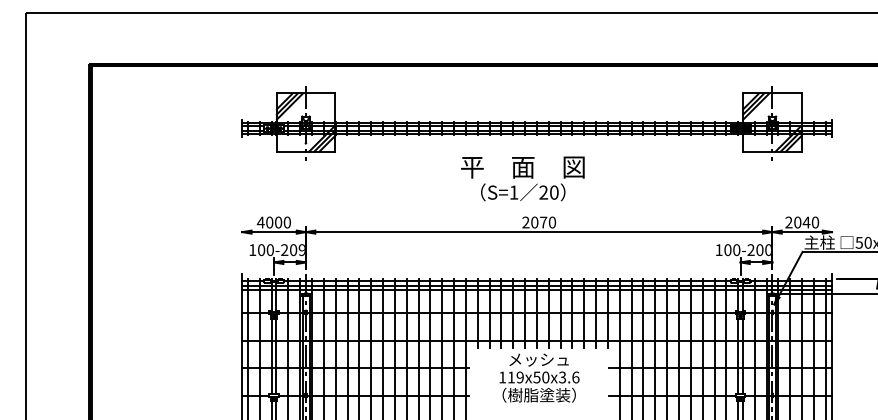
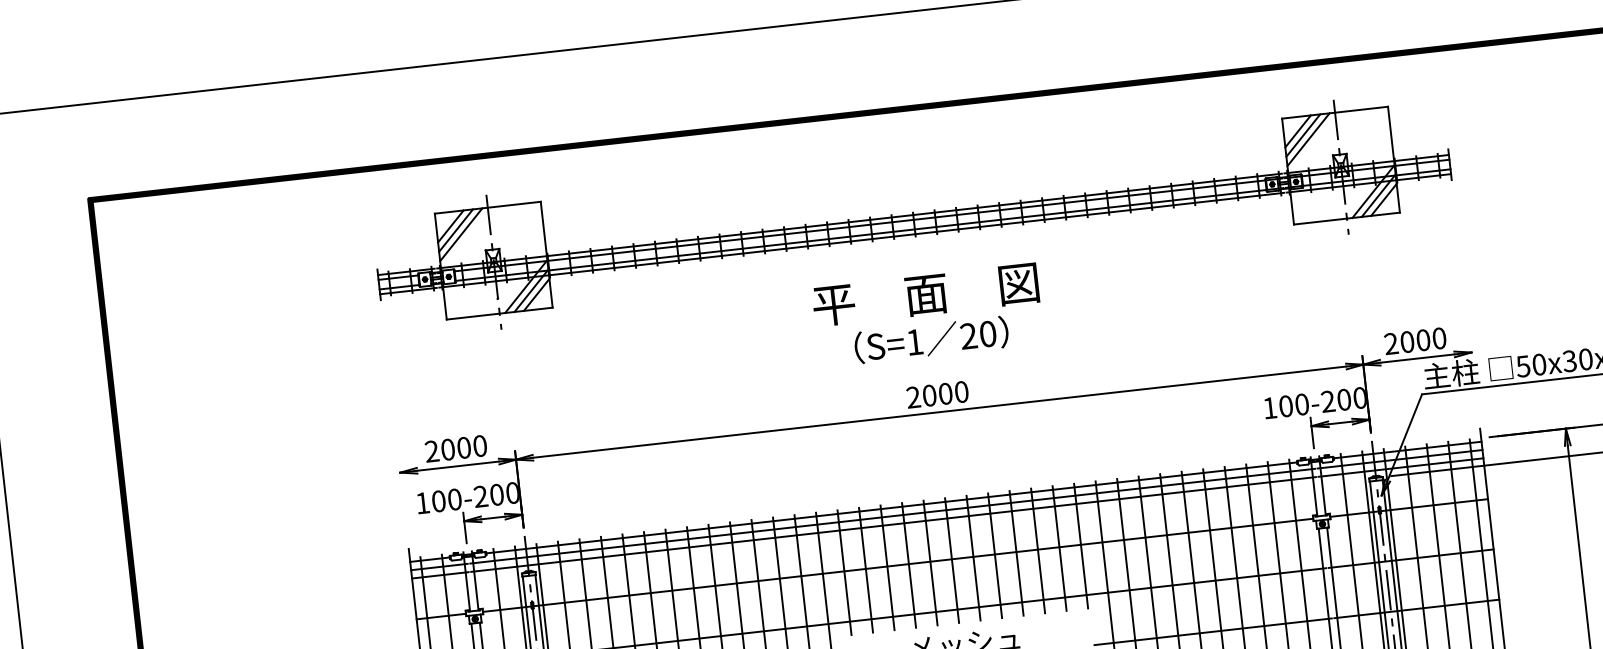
text: (522, 178) -> (927, 314), moved
text: (260, 222) -> (431, 451), 4000 -> 2000
text: (543, 222) -> (945, 393), 2070 -> 2000
text: (806, 222) -> (1423, 340), 2040 -> 2000
text: (301, 249) -> (511, 492), 100-209 -> 100-200

